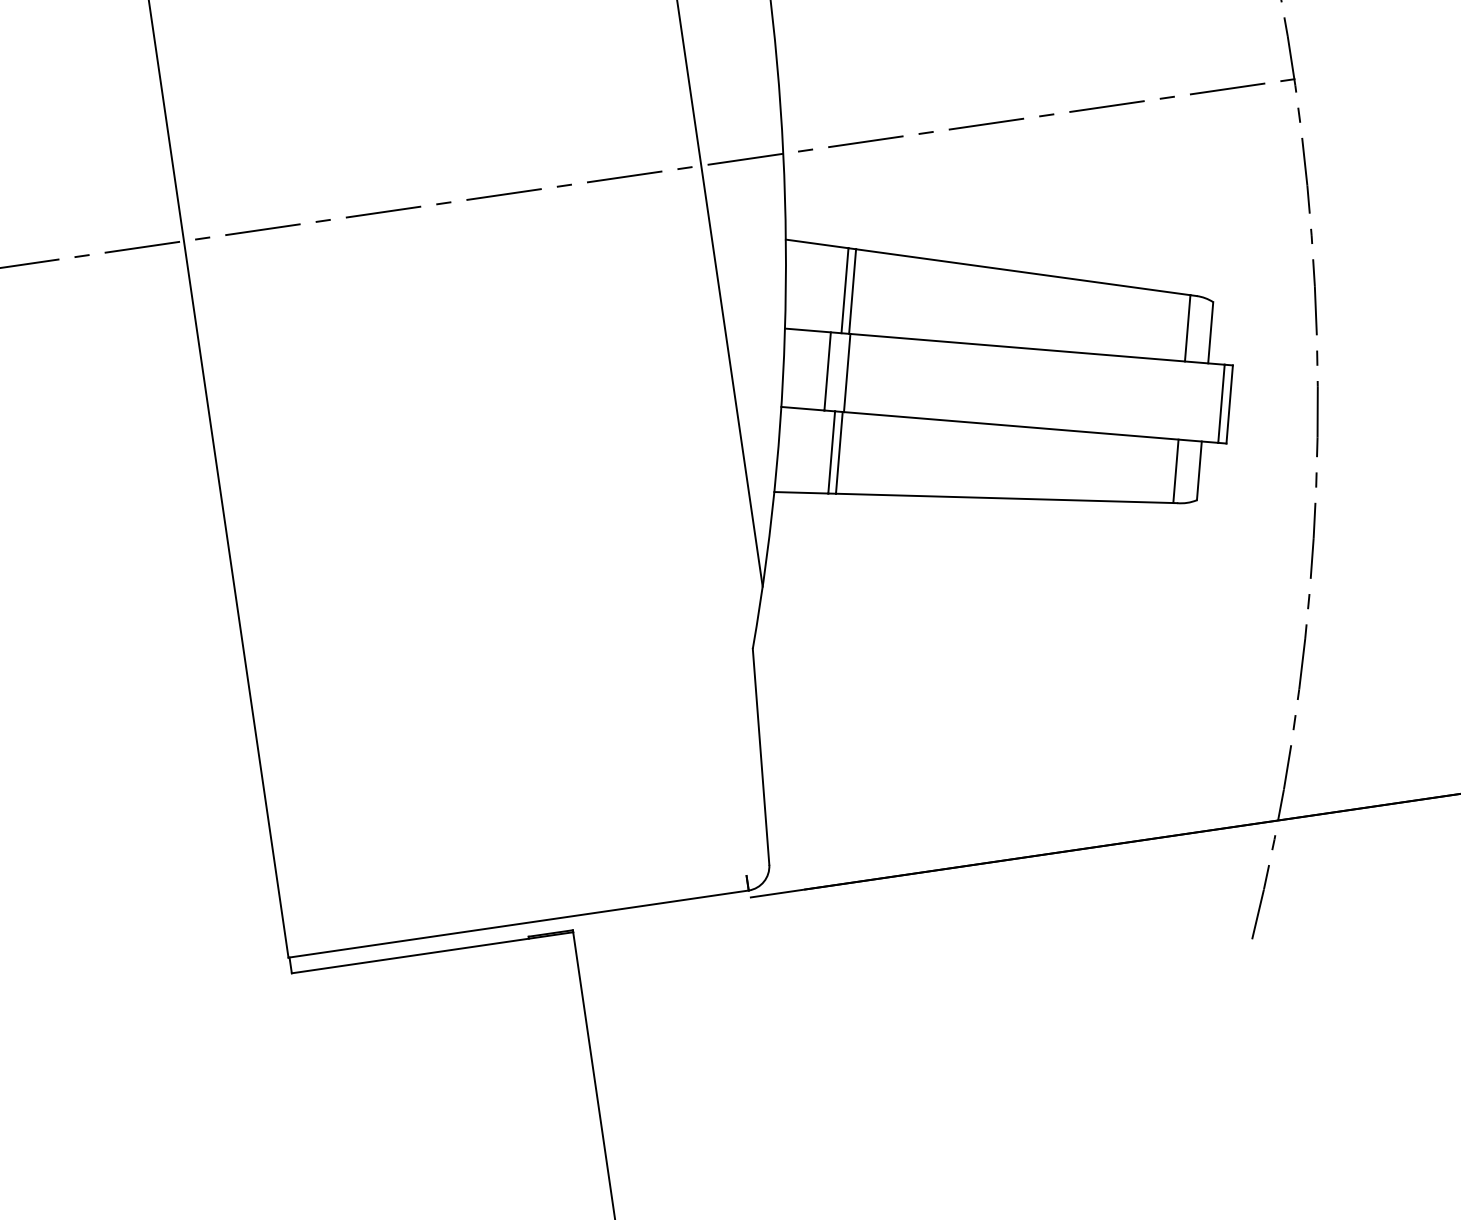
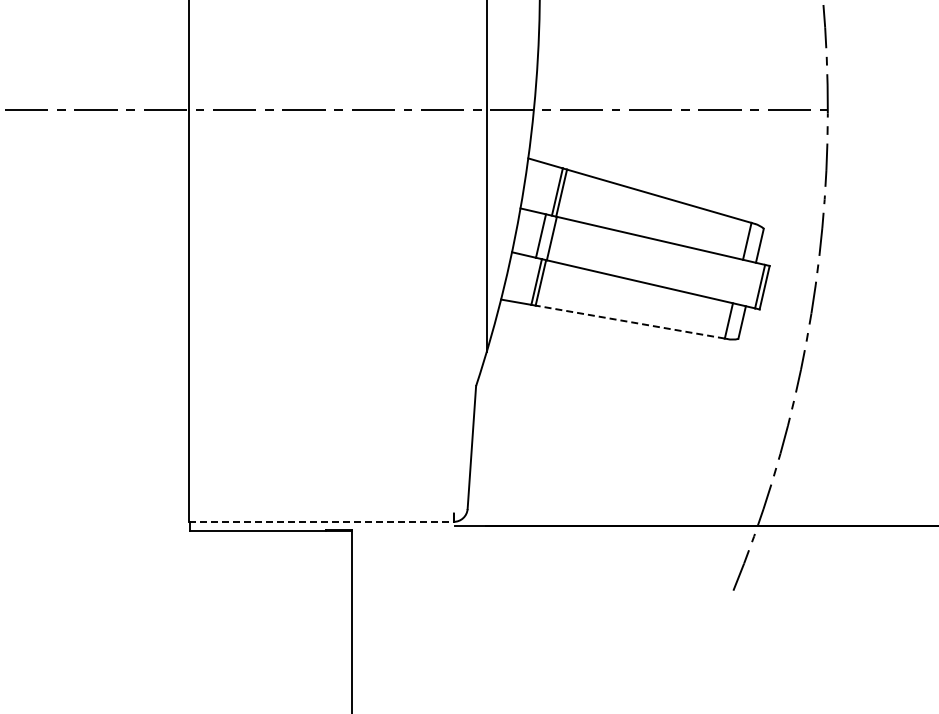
line: (1003, 499) -> (629, 322), solid -> dashed
line: (520, 923) -> (322, 521), solid -> dashed

